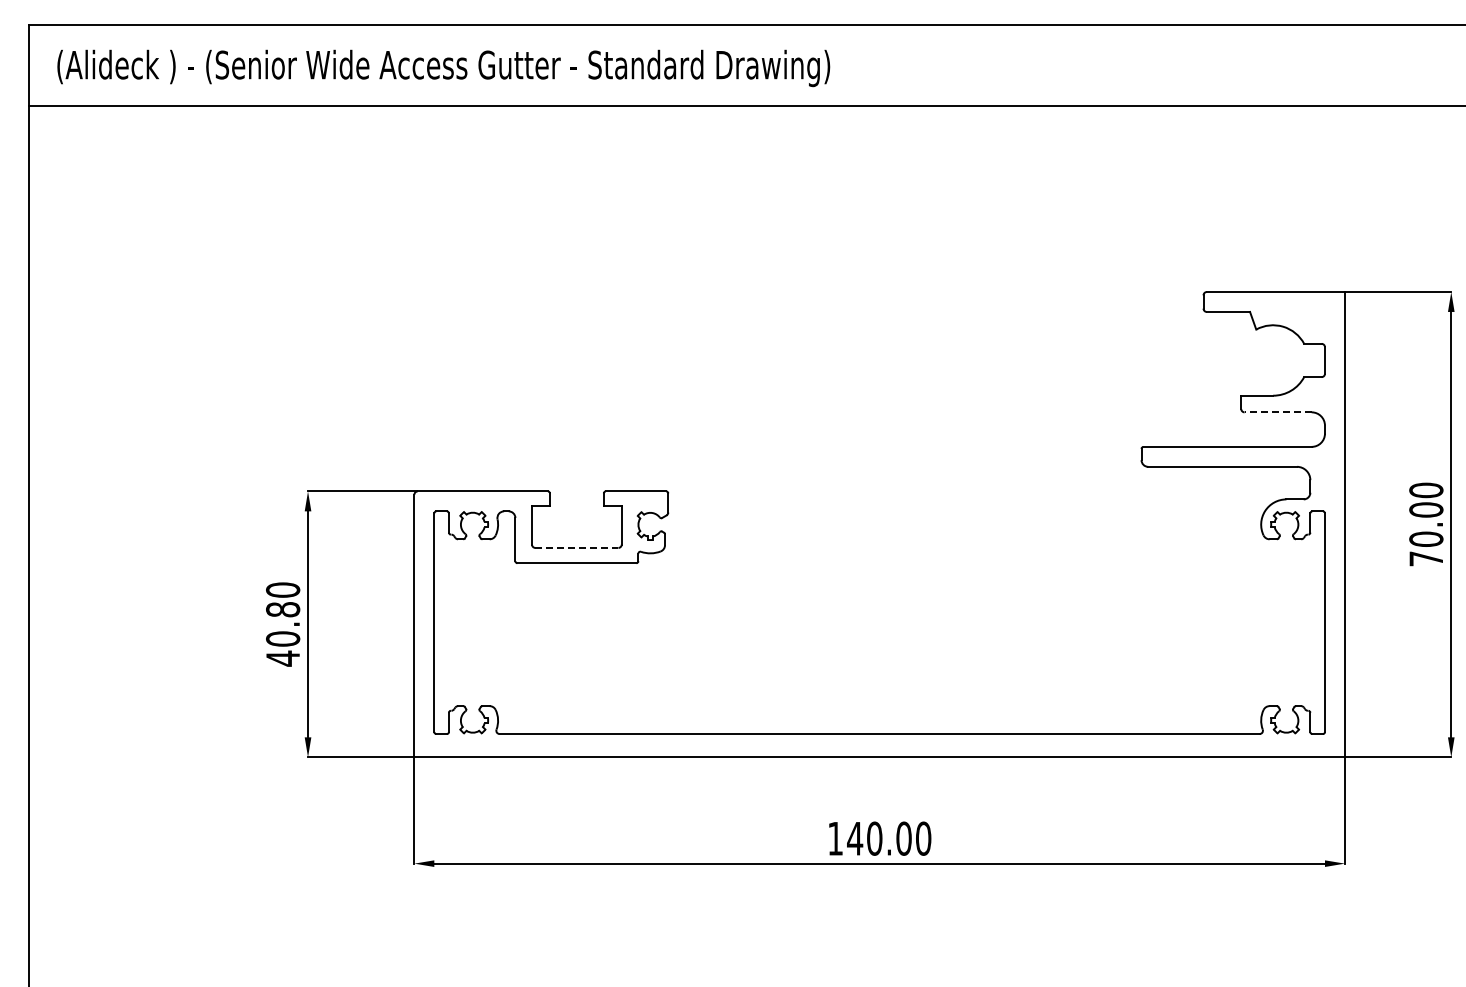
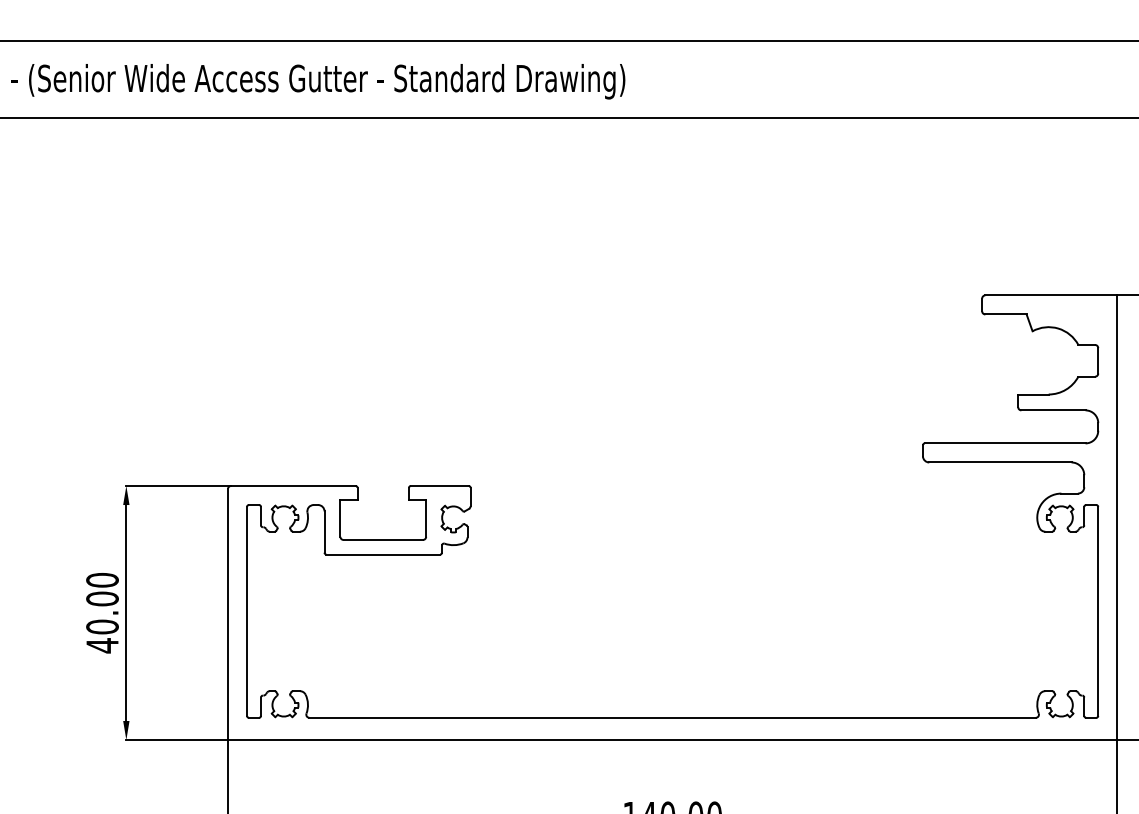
line: (1278, 412) -> (1053, 410), dashed -> solid
line: (576, 547) -> (382, 539), dashed -> solid
text: (283, 609) -> (102, 598), 40.80 -> 40.00

